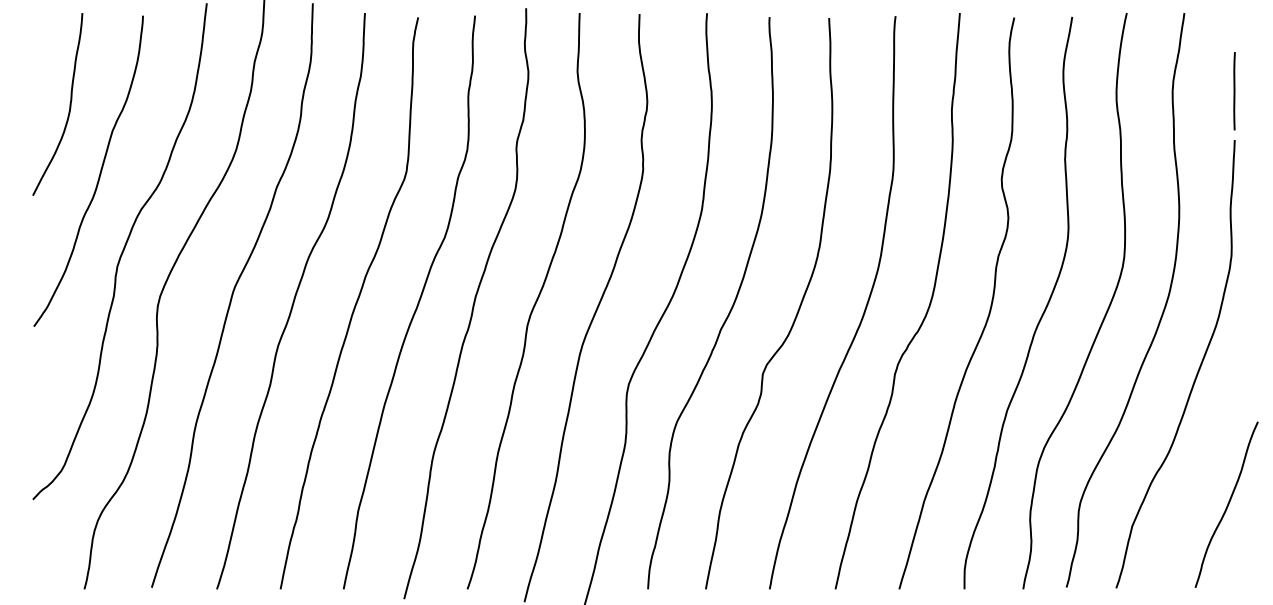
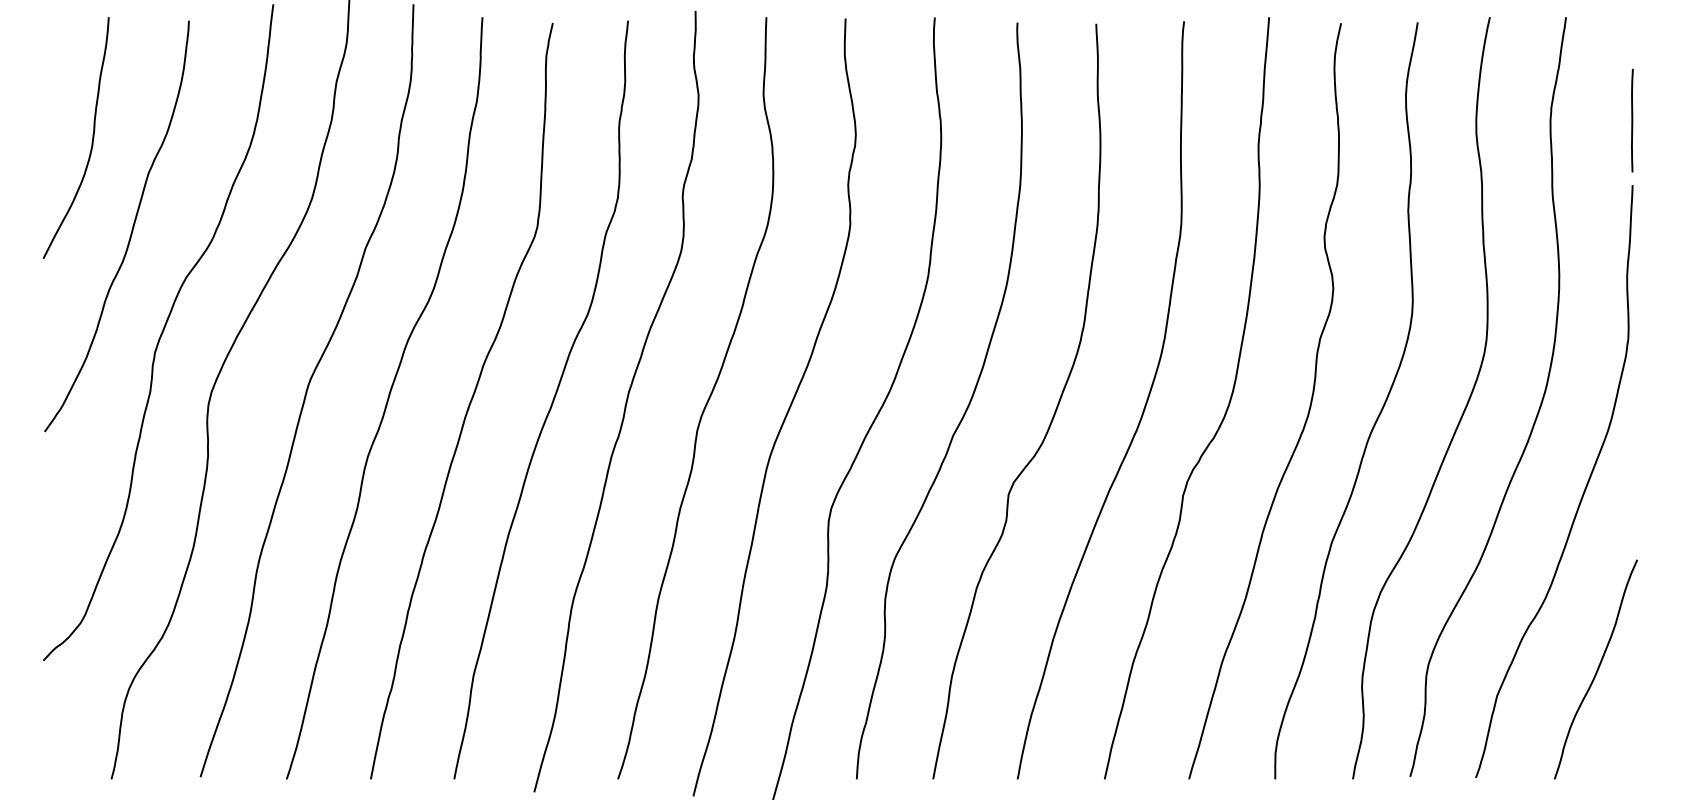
curve: (1227, 505) -> (1596, 670), moved

